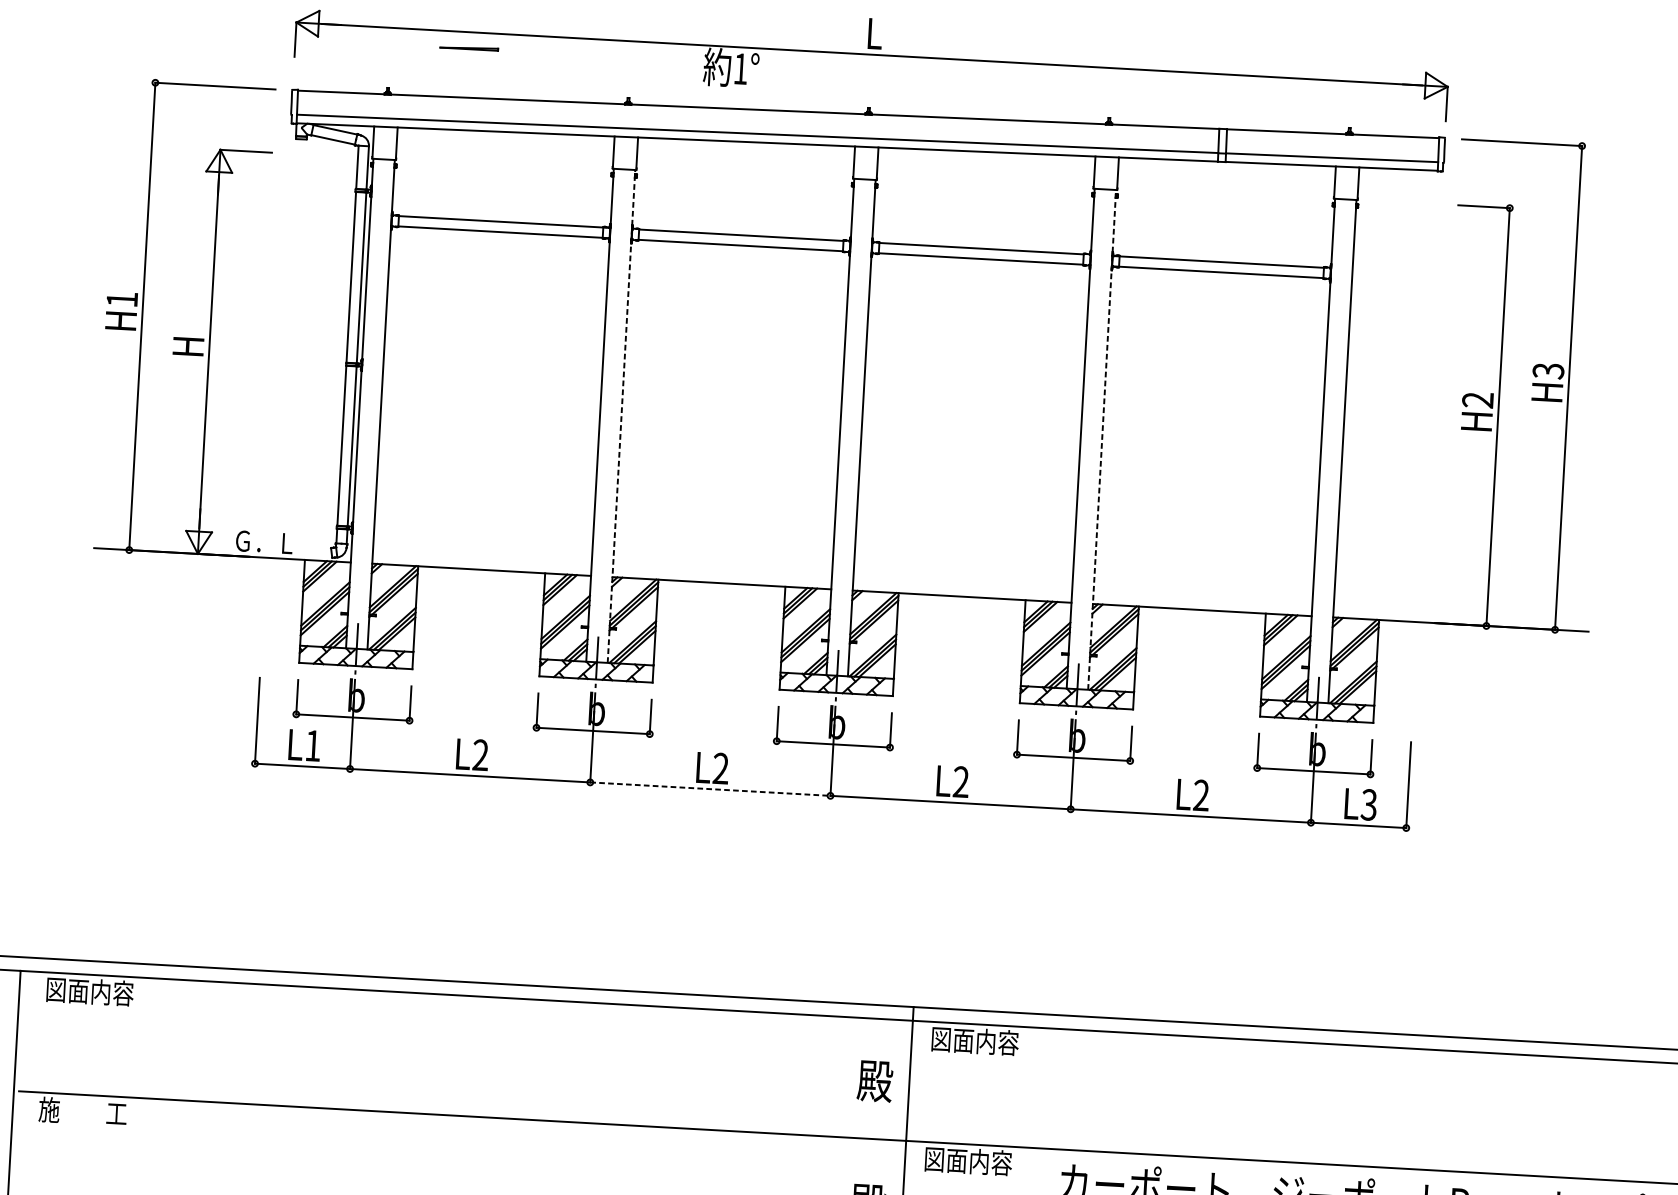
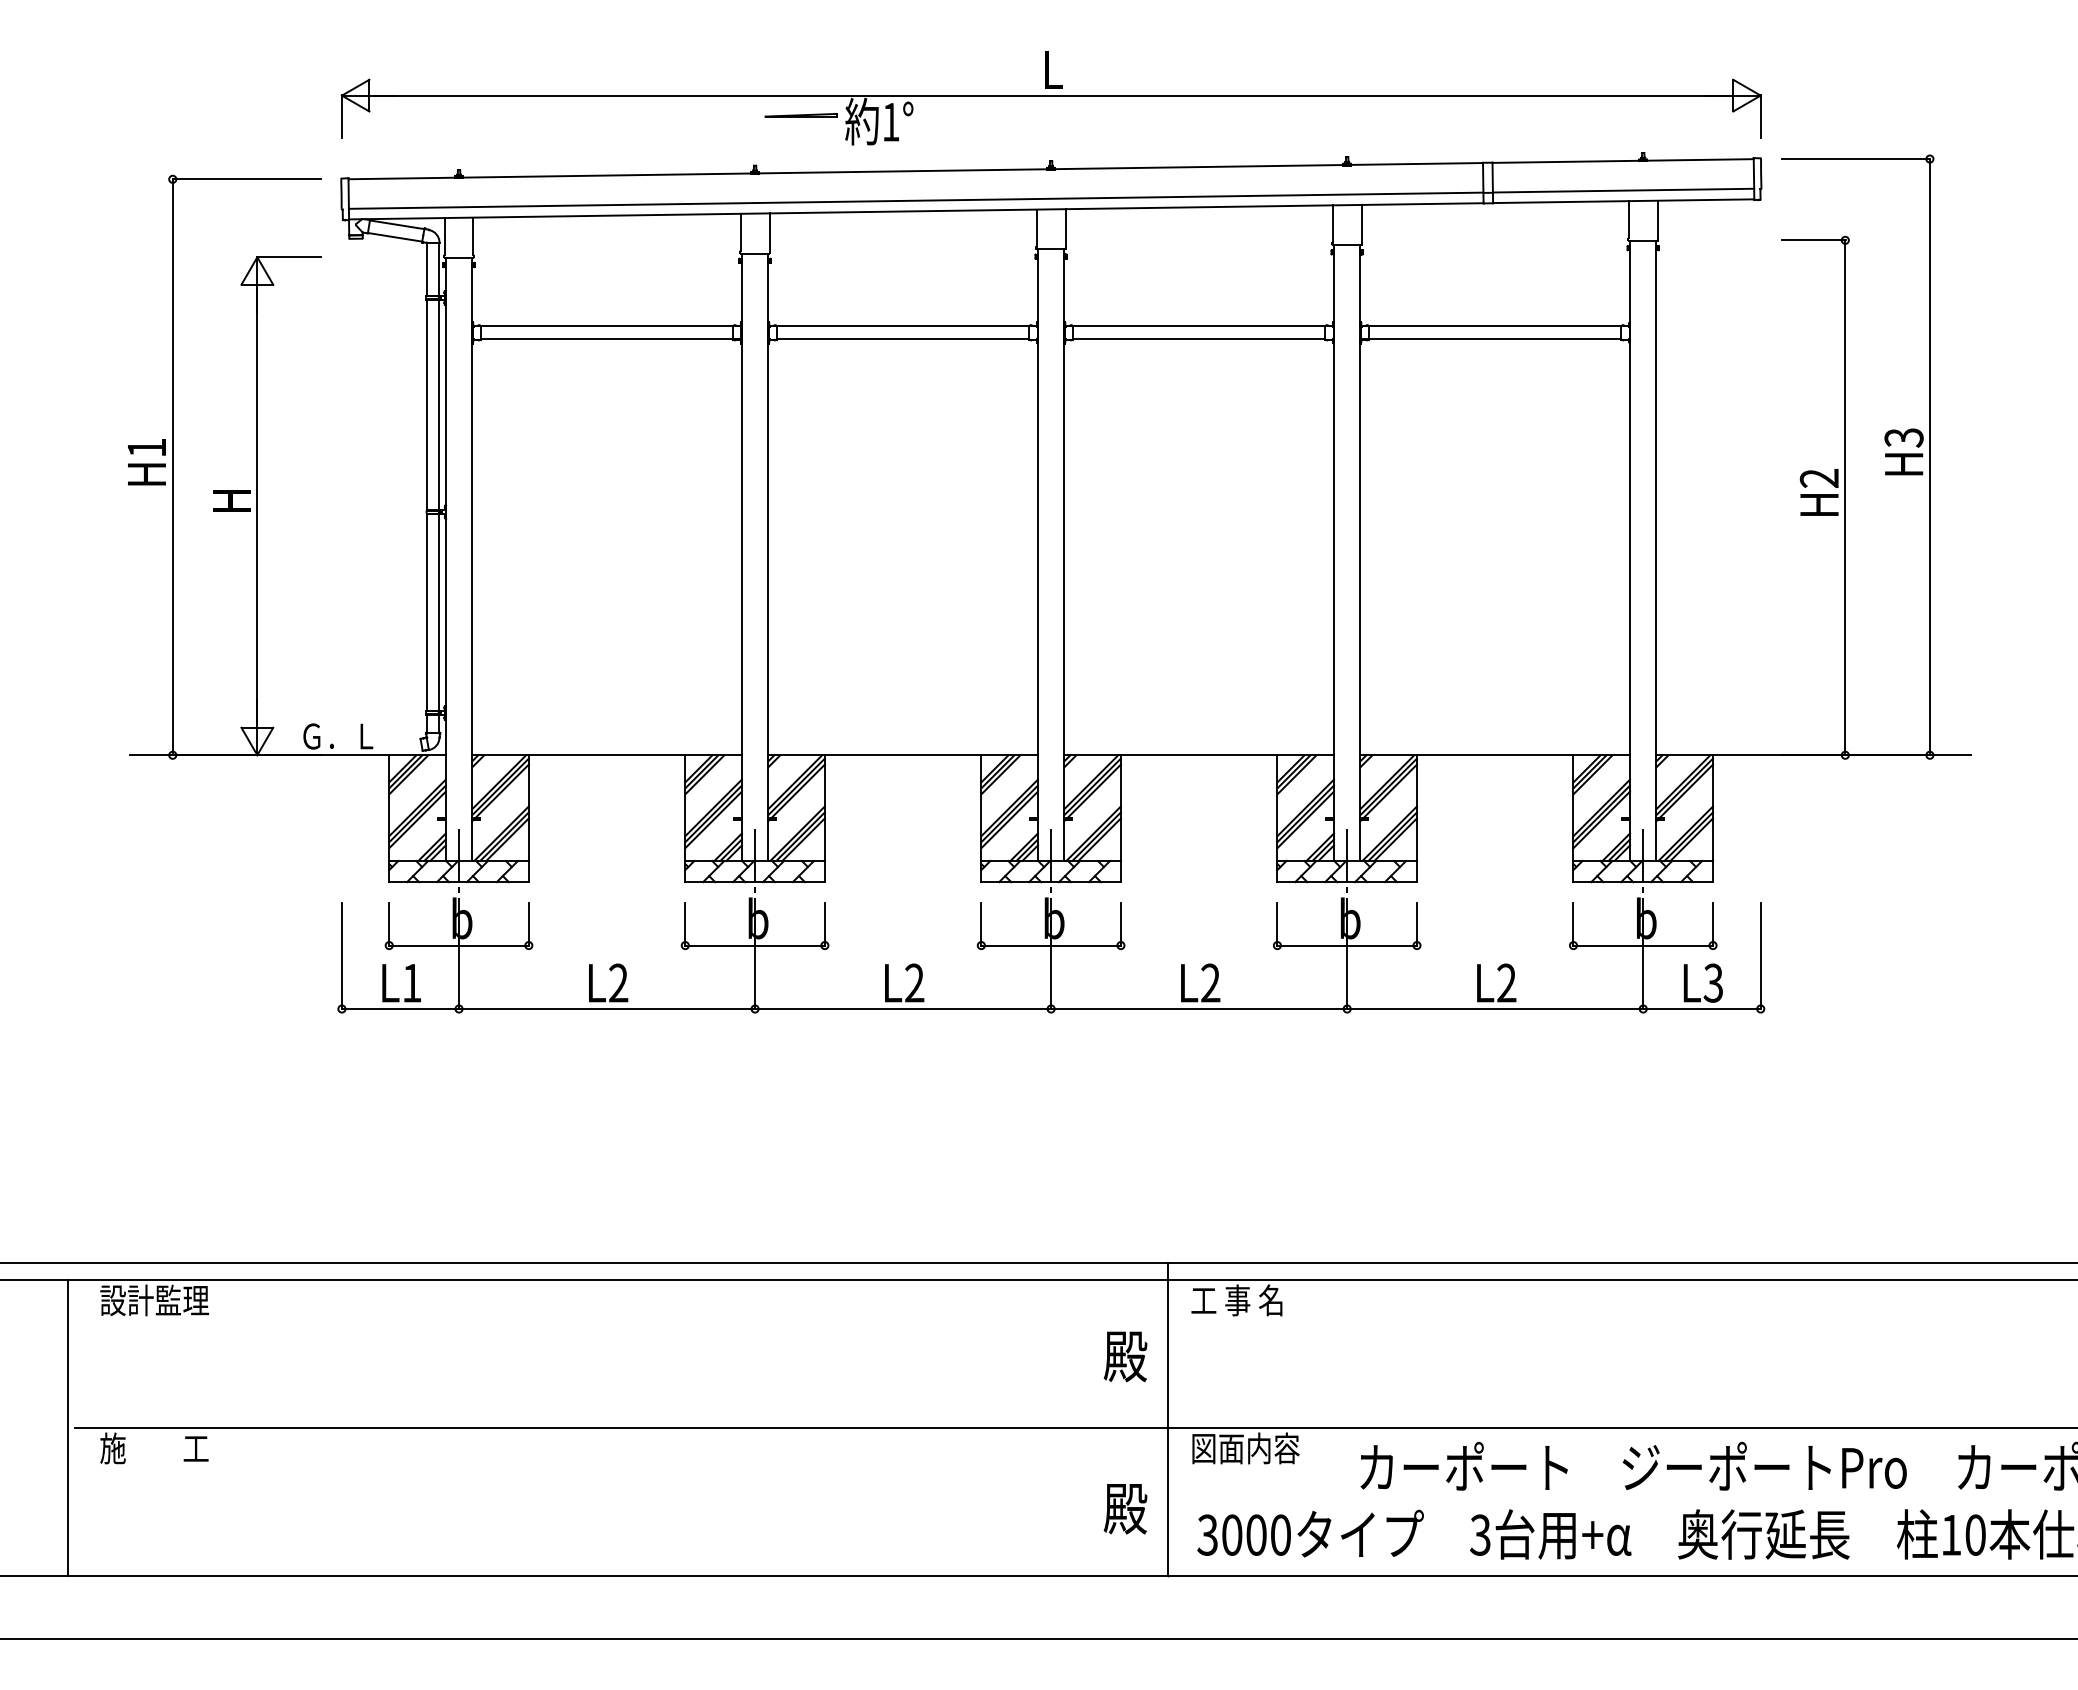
line: (468, 48) -> (800, 115), moved
line: (621, 416) -> (768, 557), dashed -> solid
line: (1102, 440) -> (1360, 553), dashed -> solid
line: (710, 789) -> (903, 1009), dashed -> solid
text: (89, 991) -> (154, 1300), 図面内容 -> 設計監理
text: (974, 1041) -> (1245, 1300), 図面内容 -> 工 事 名

